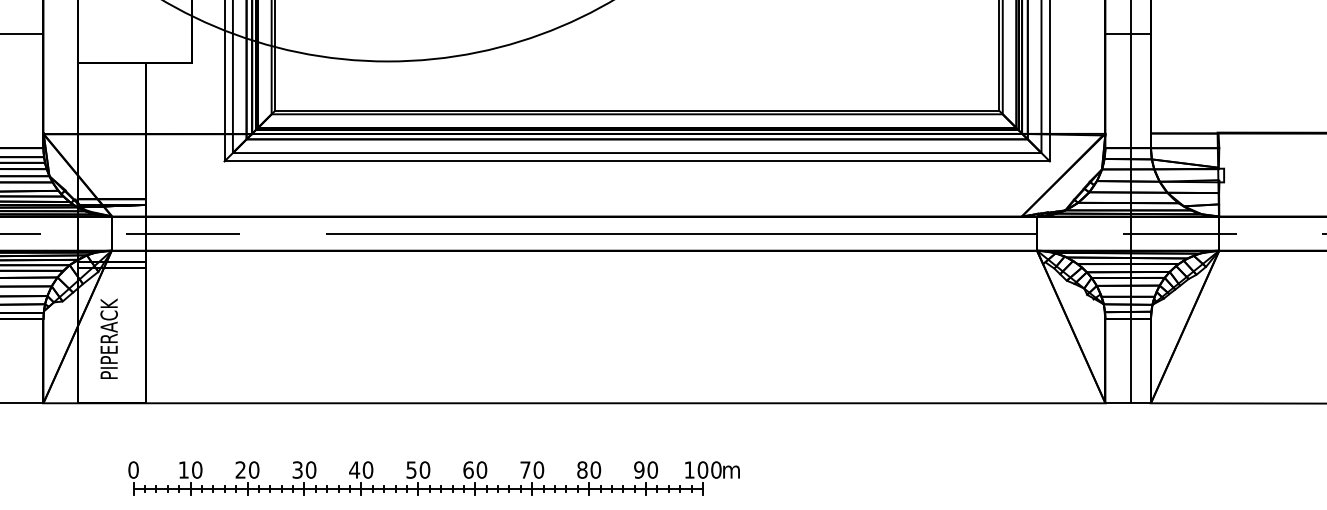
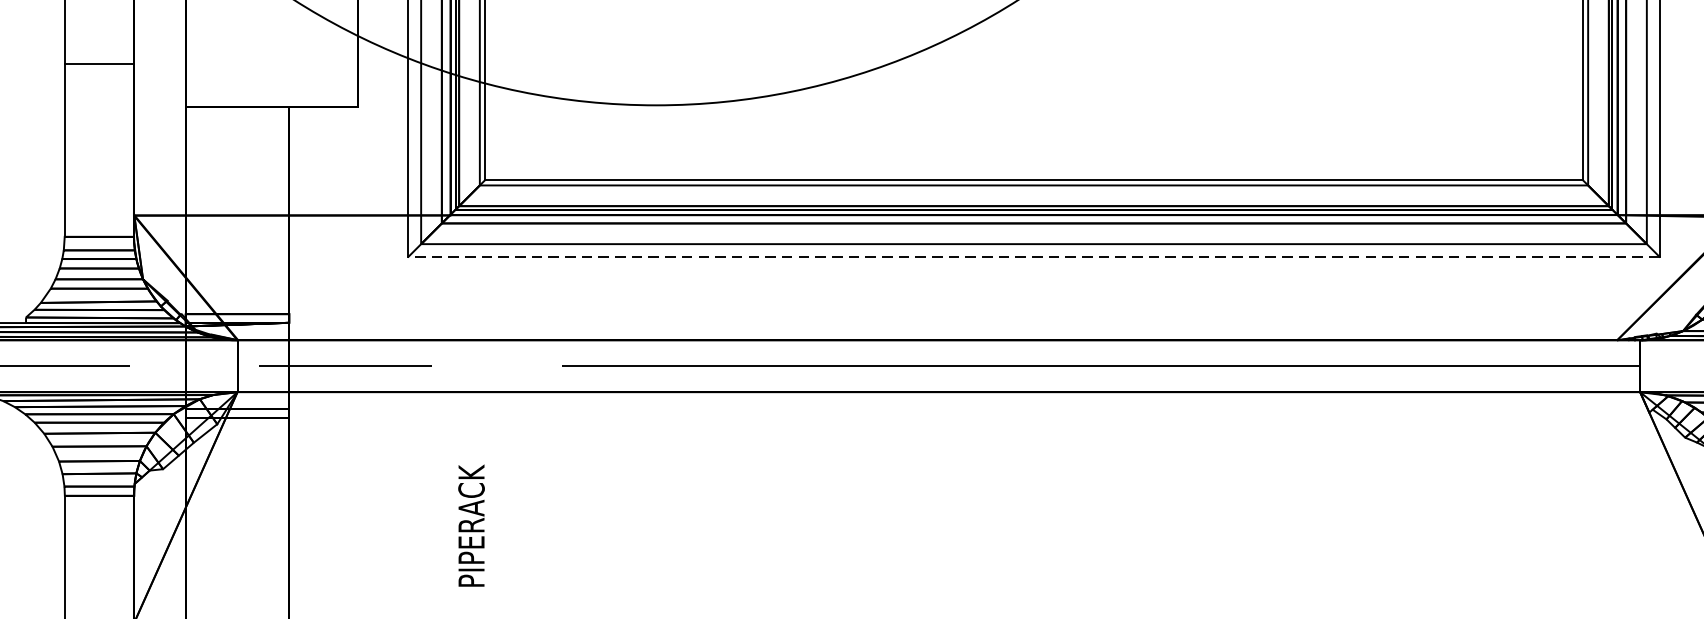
line: (637, 161) -> (1034, 256), solid -> dashed
text: (108, 338) -> (470, 525), moved

